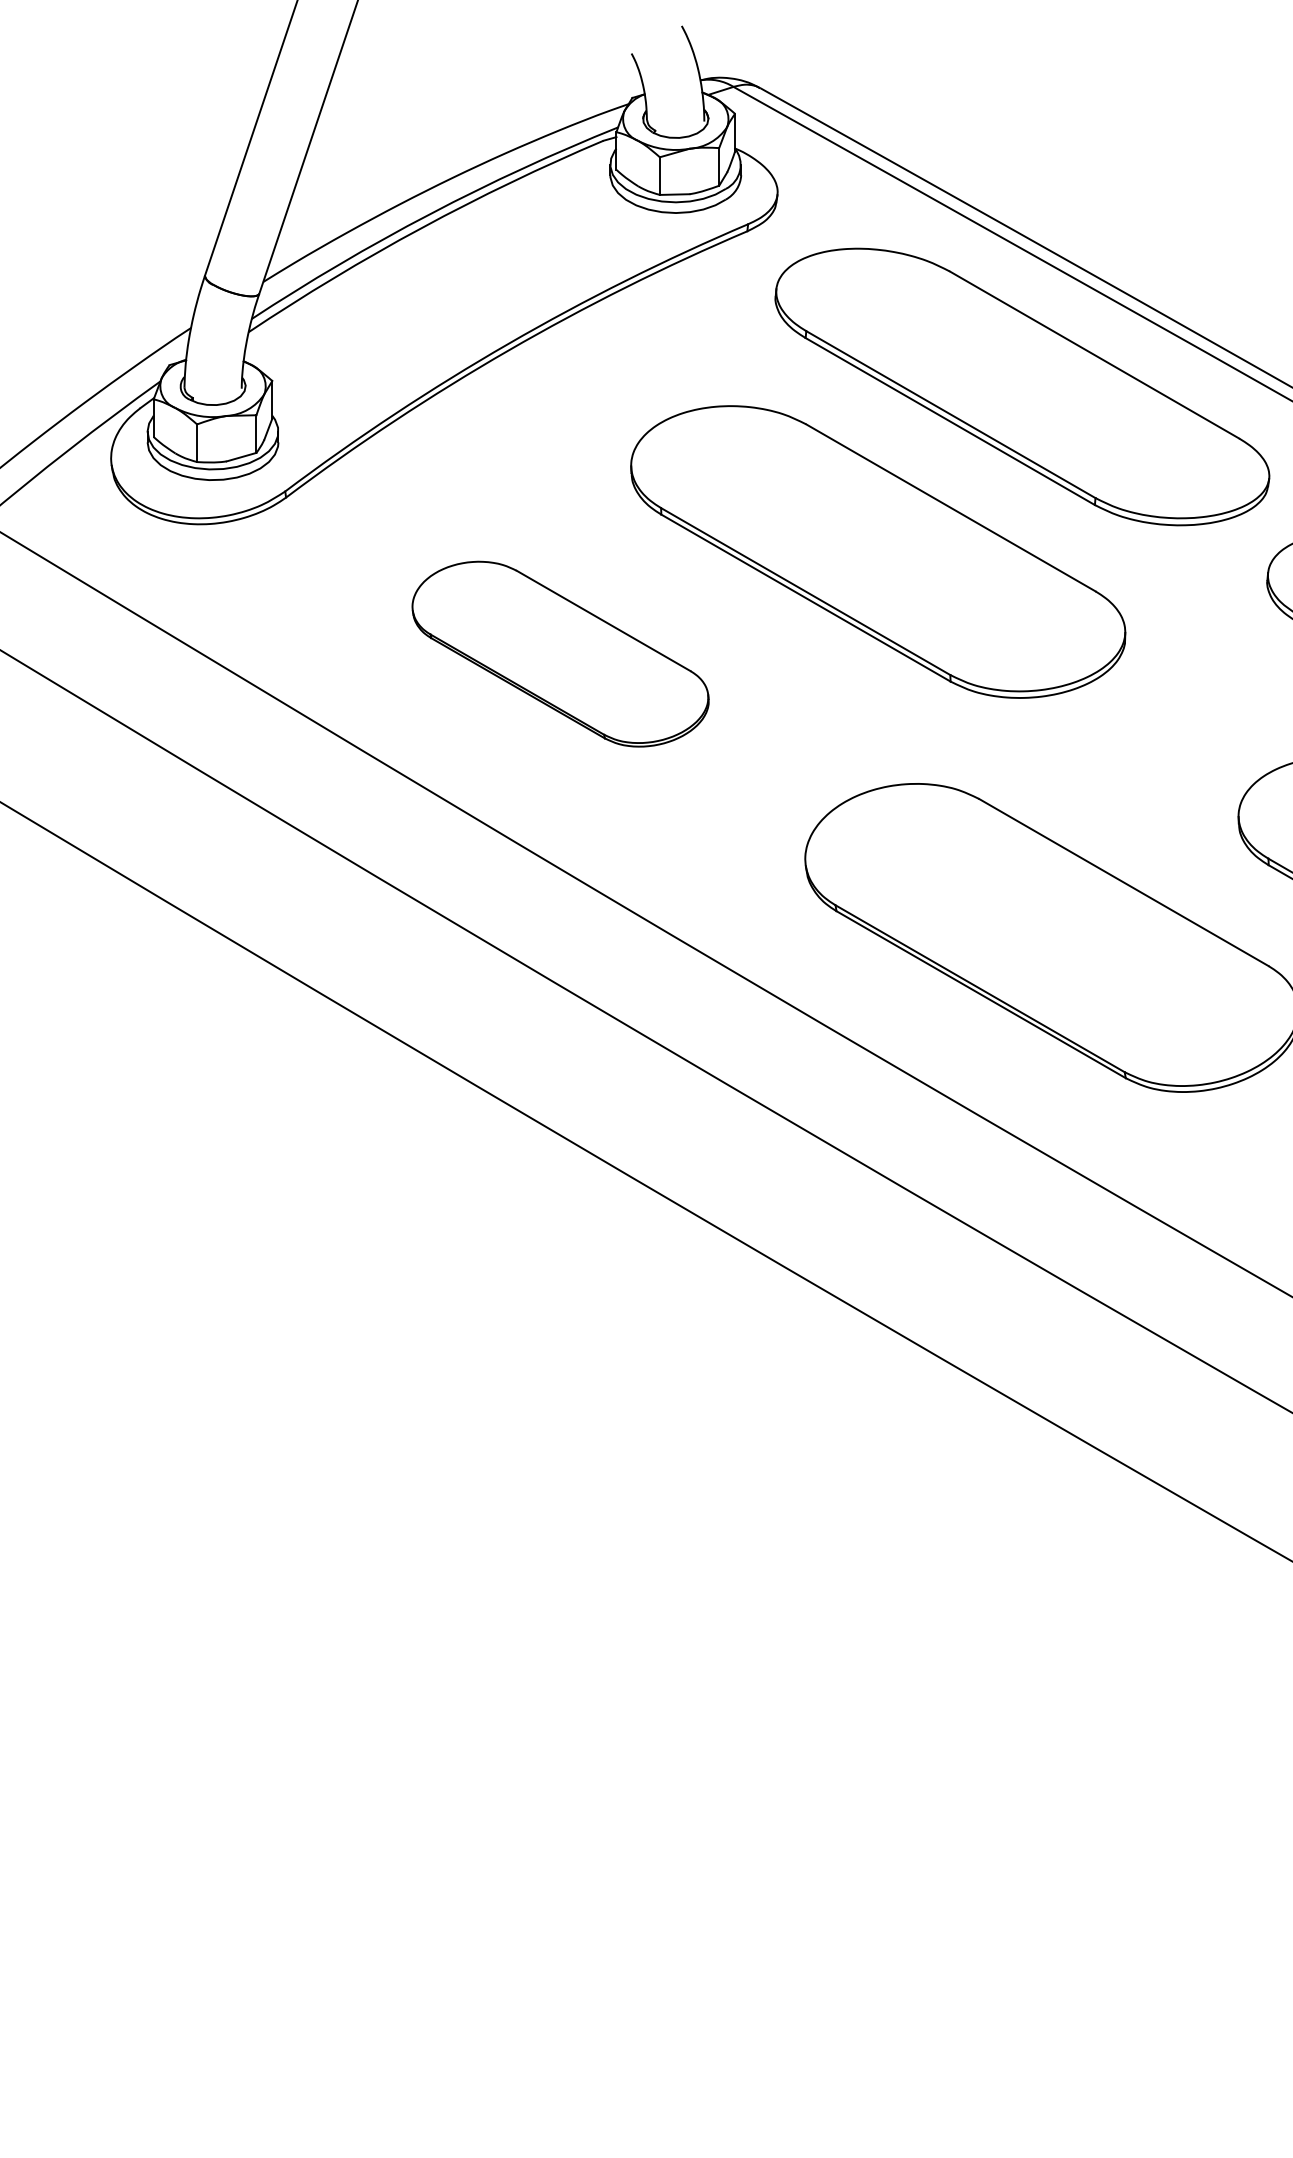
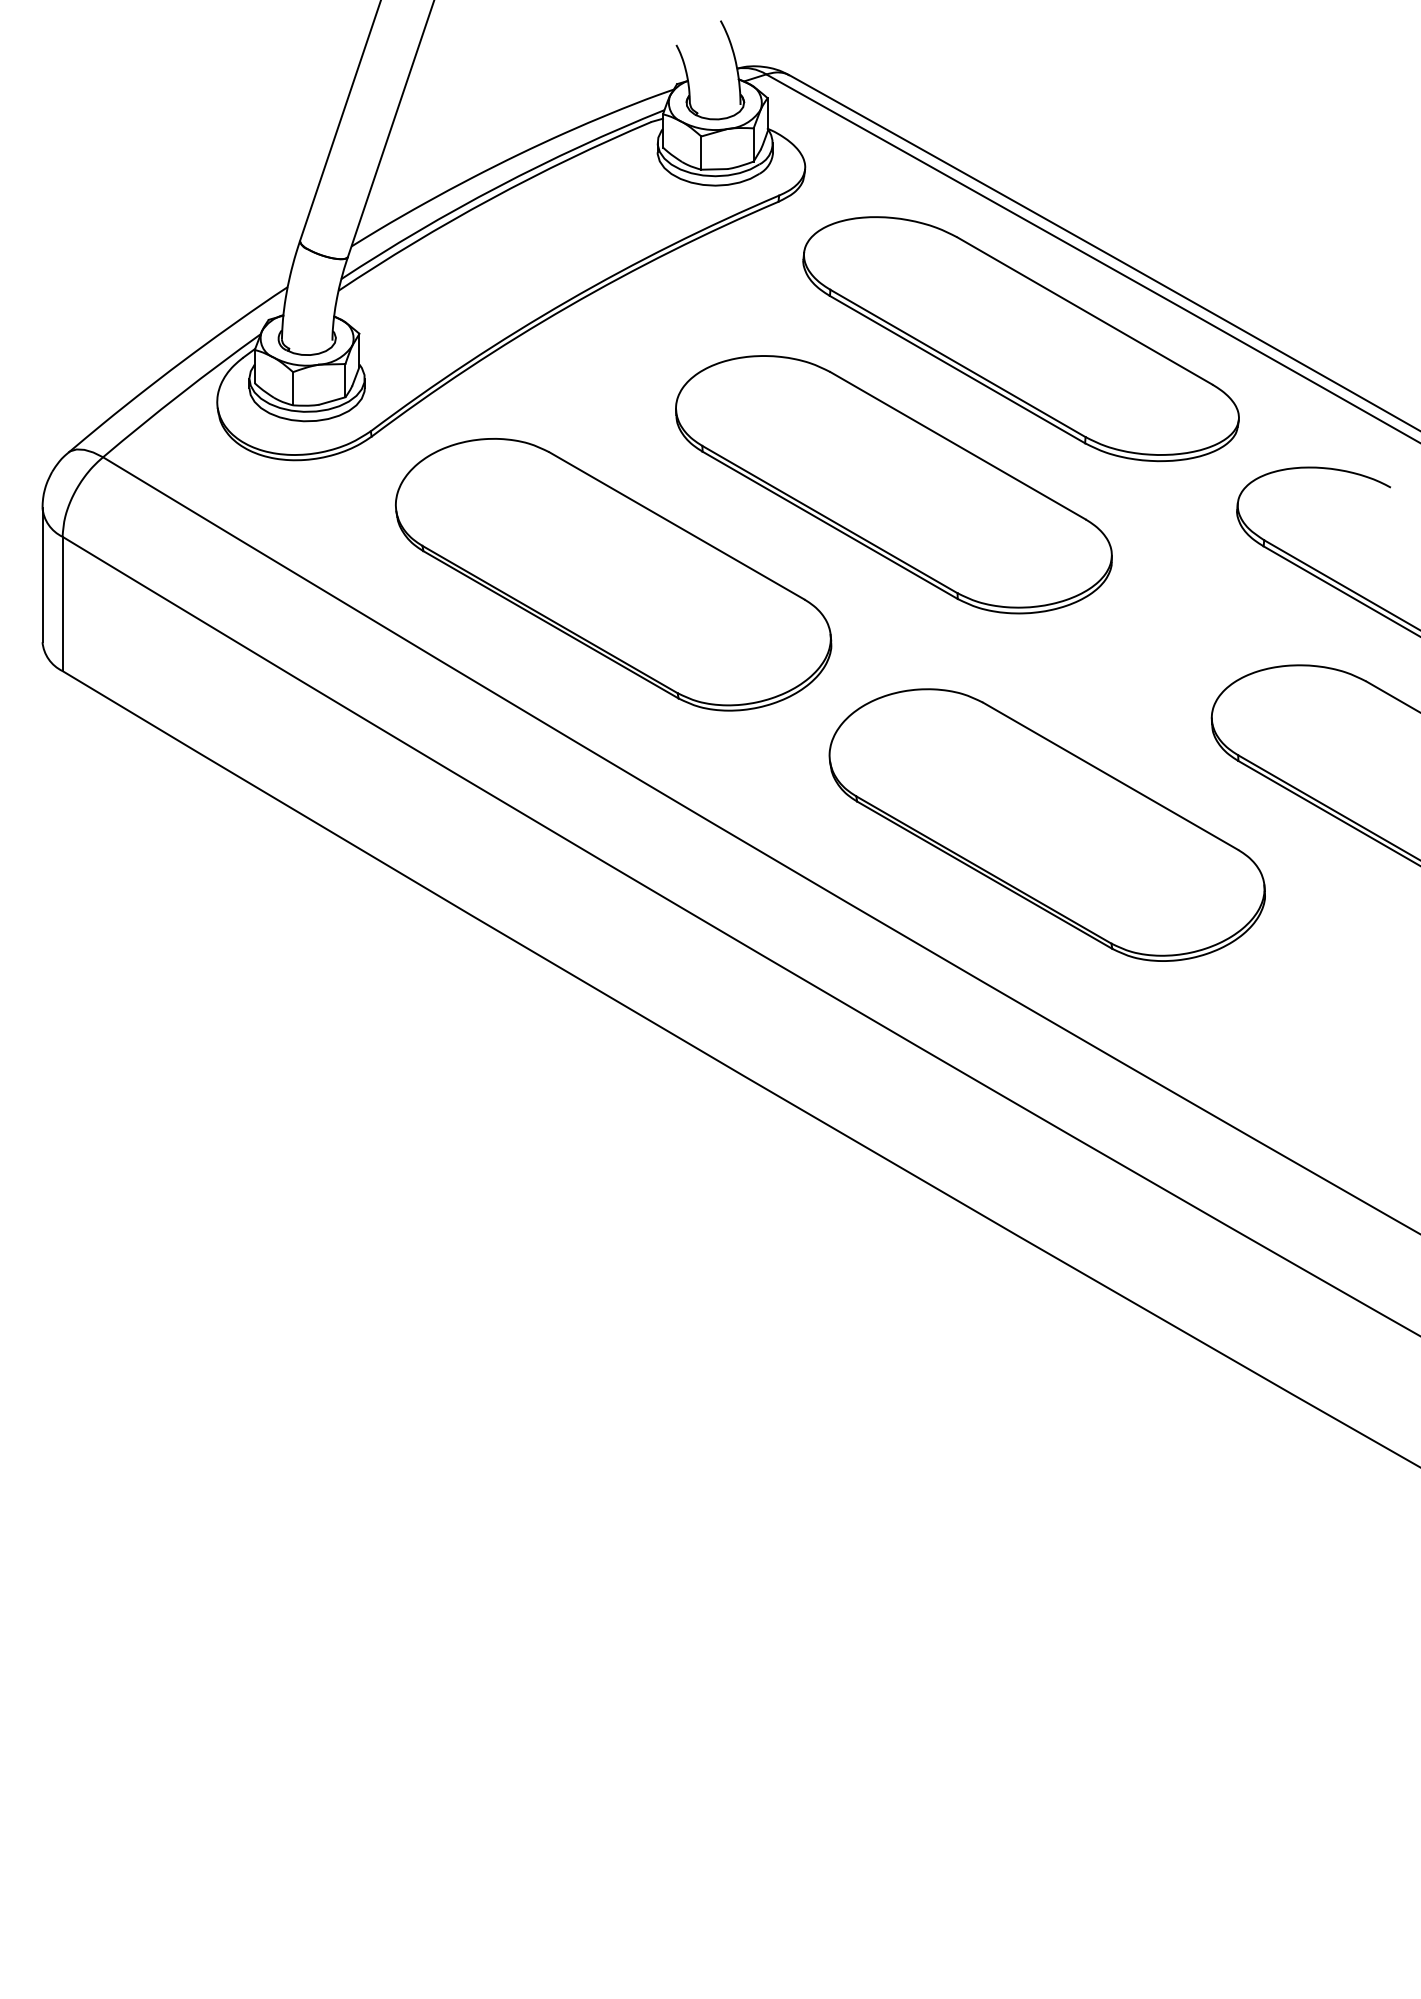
part: (560, 653) -> (613, 574), size x1.67

